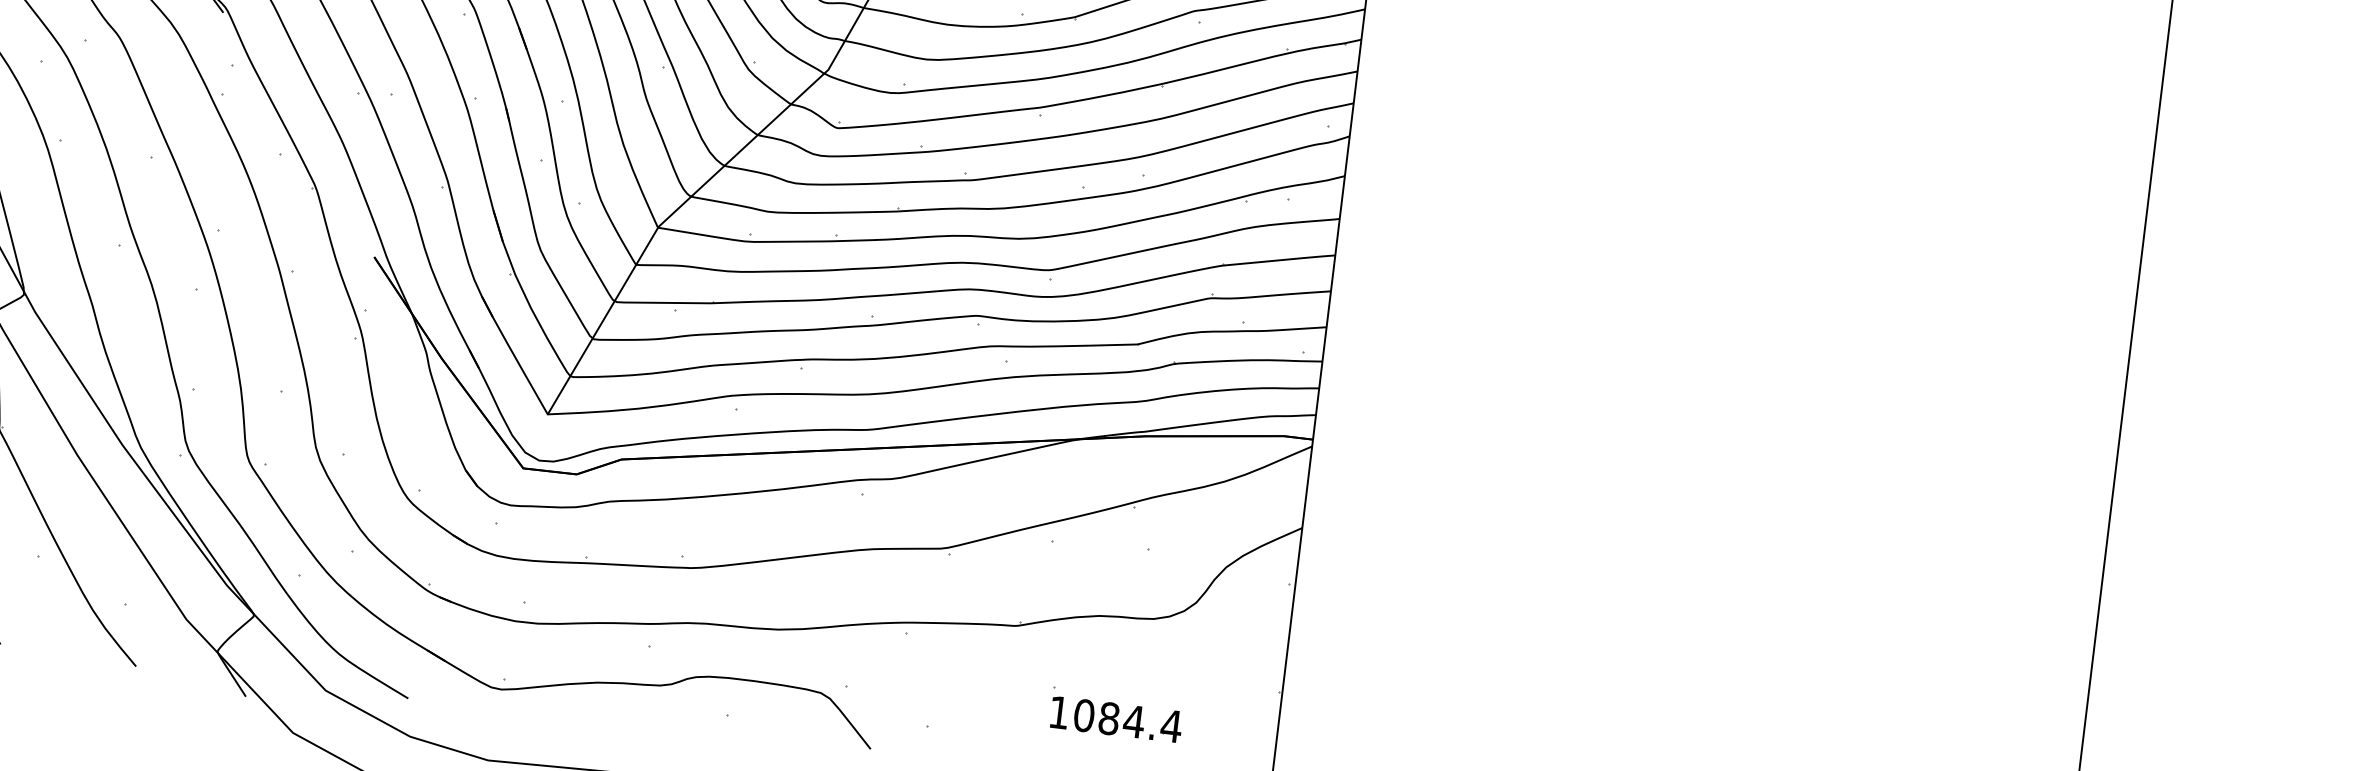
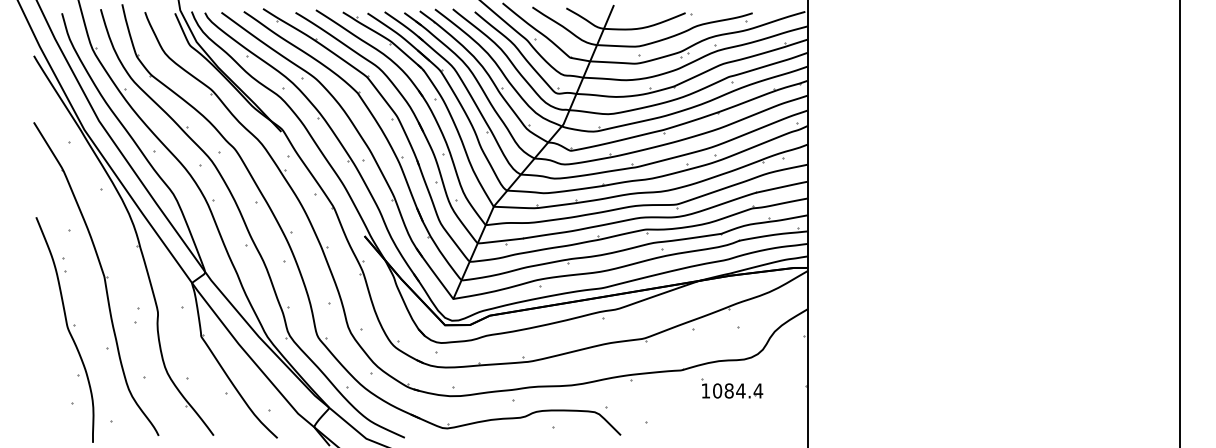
part: (1116, 714) -> (732, 388), moved

